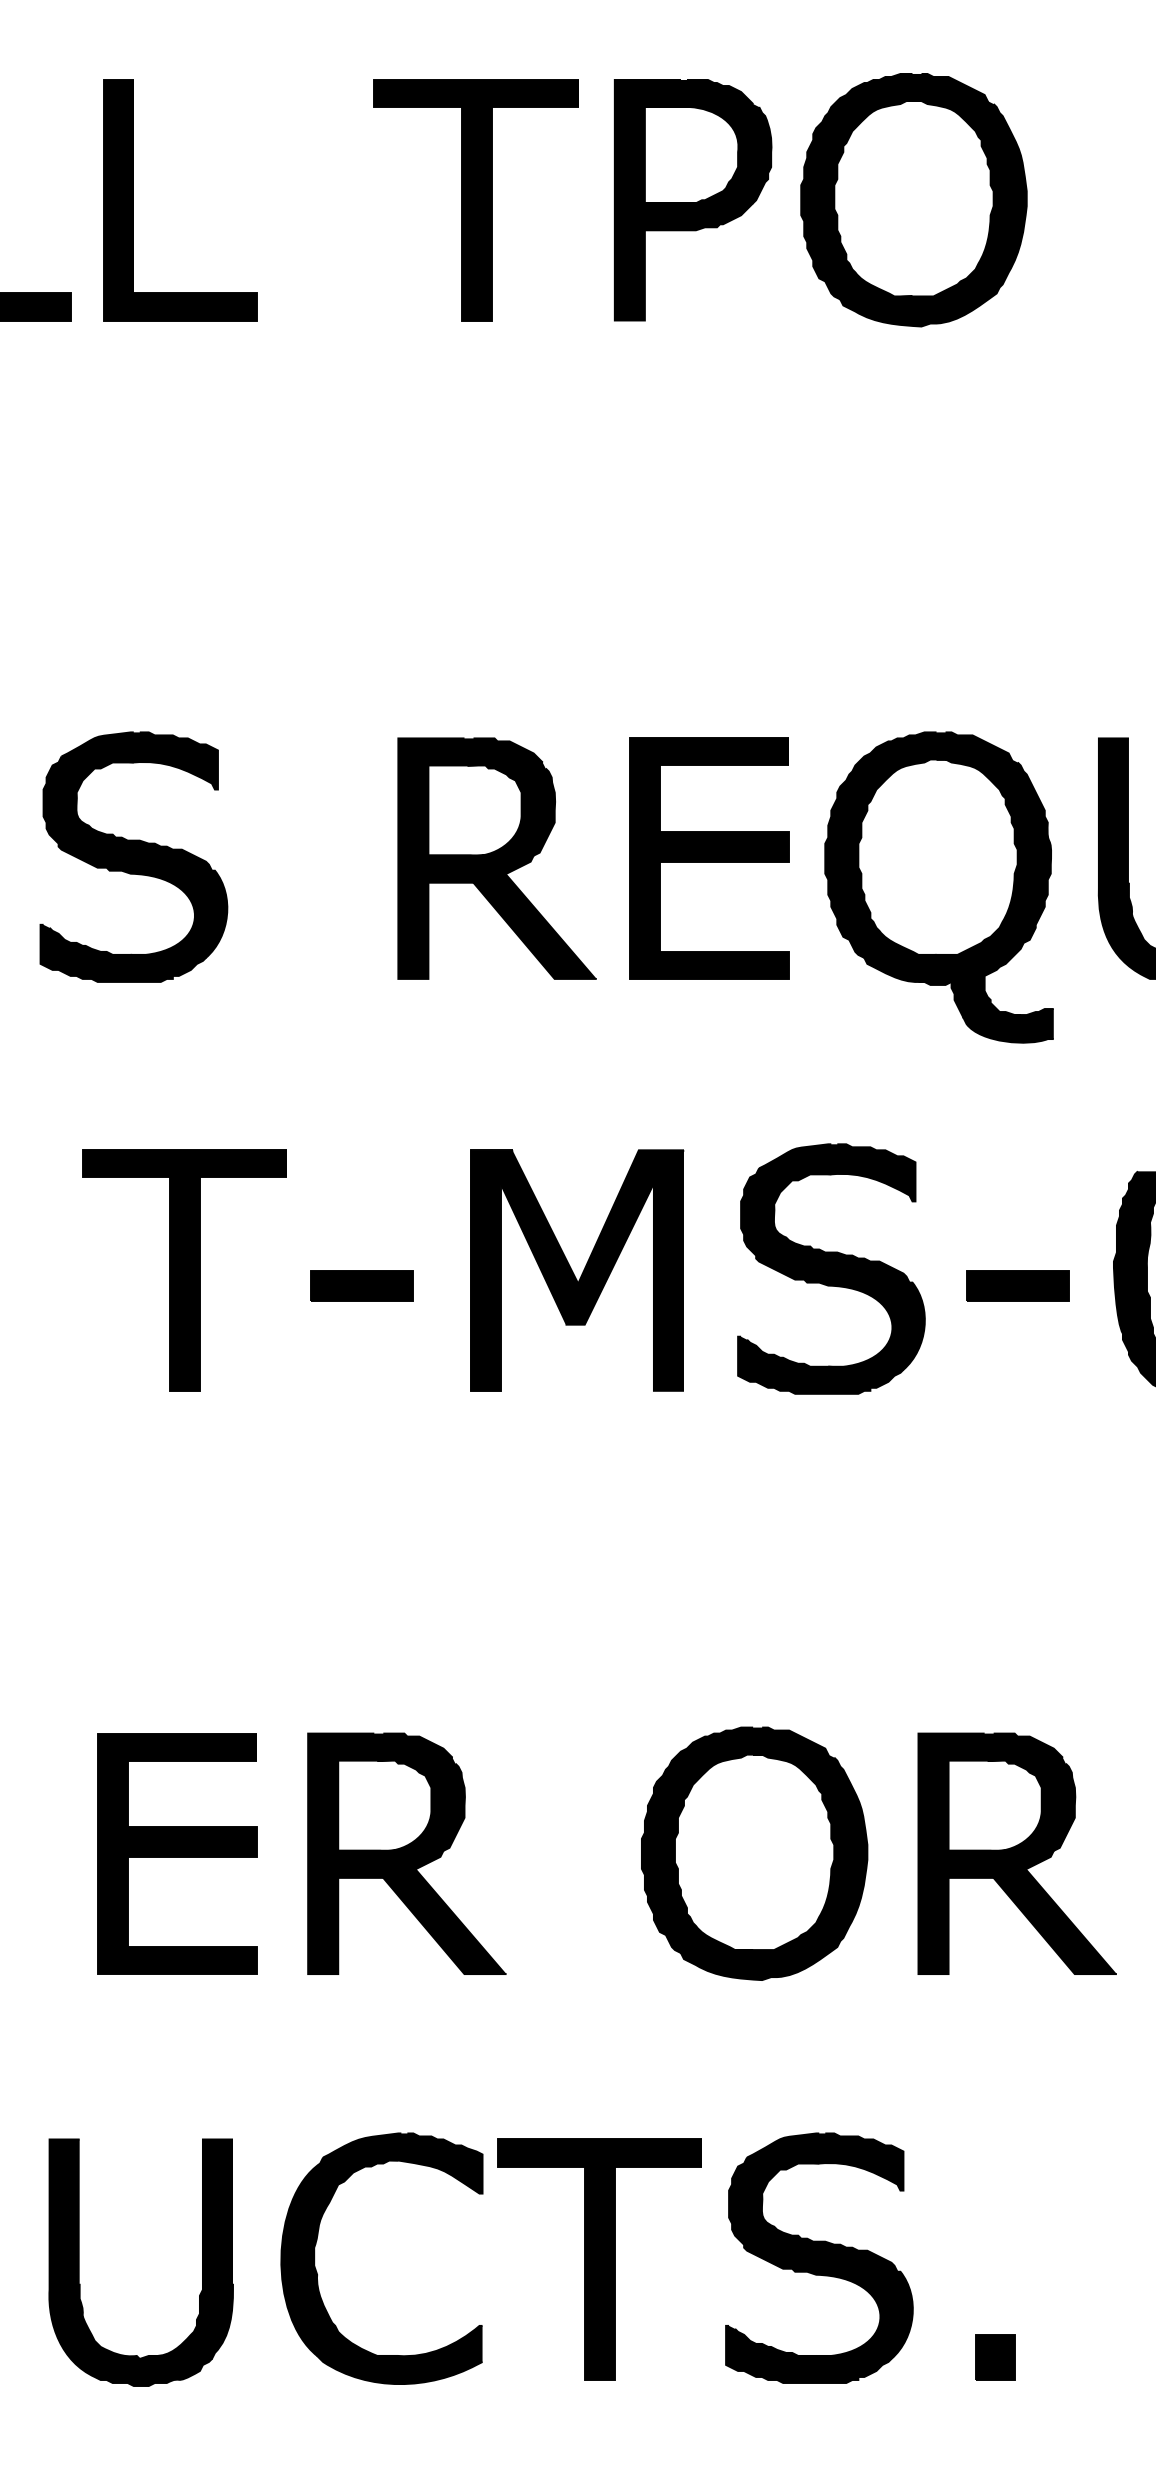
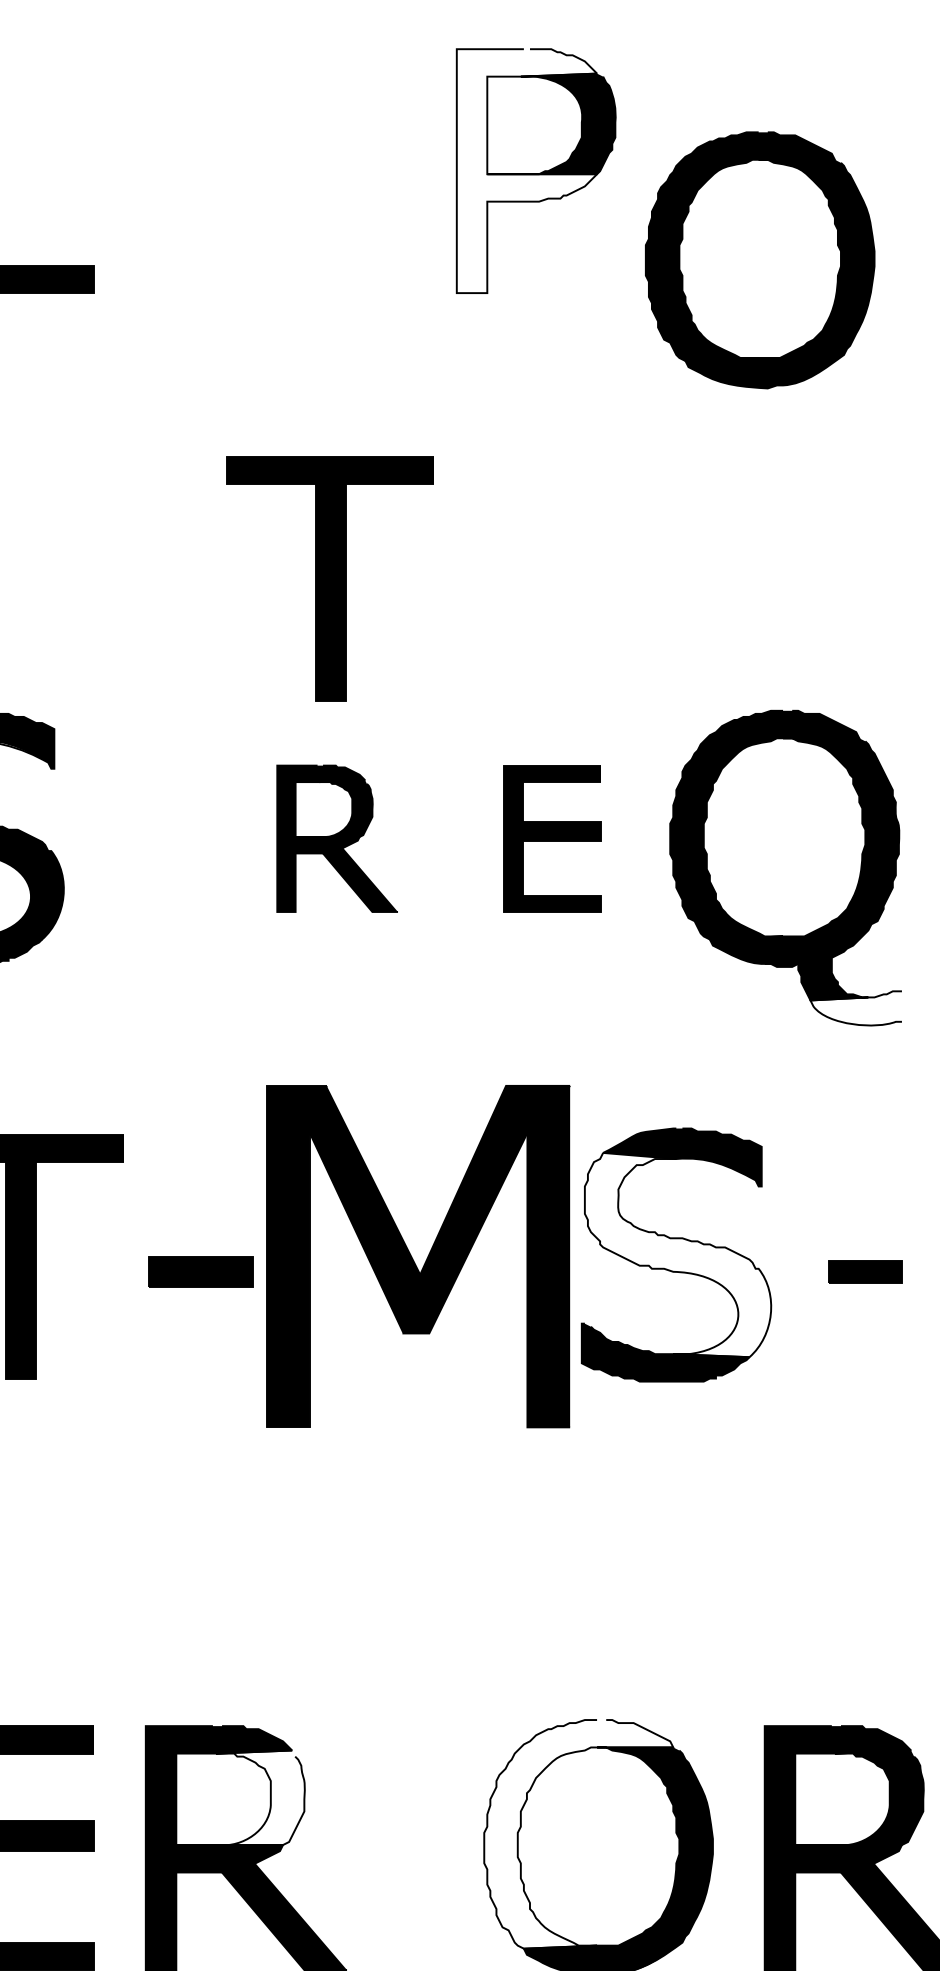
fill: (683, 199) -> (526, 170), removed
part: (475, 200) -> (329, 579), moved
part: (913, 200) -> (759, 260), moved
part: (496, 858) -> (336, 838), size x0.6
part: (709, 858) -> (552, 838), size x0.6
fill: (1008, 1025) -> (856, 1008), removed
fill: (832, 1268) -> (677, 1254), removed
part: (577, 1270) -> (418, 1256), size x1.4
part: (1017, 1285) -> (865, 1271), size x0.7
fill: (401, 1804) -> (240, 1798), removed
fill: (734, 1840) -> (578, 1834), removed

